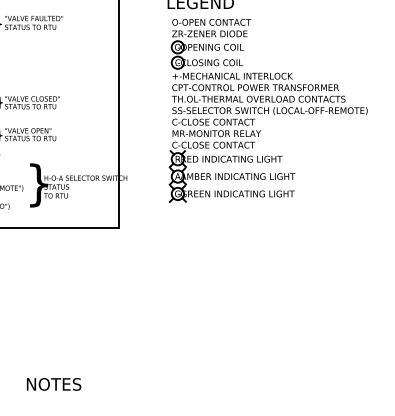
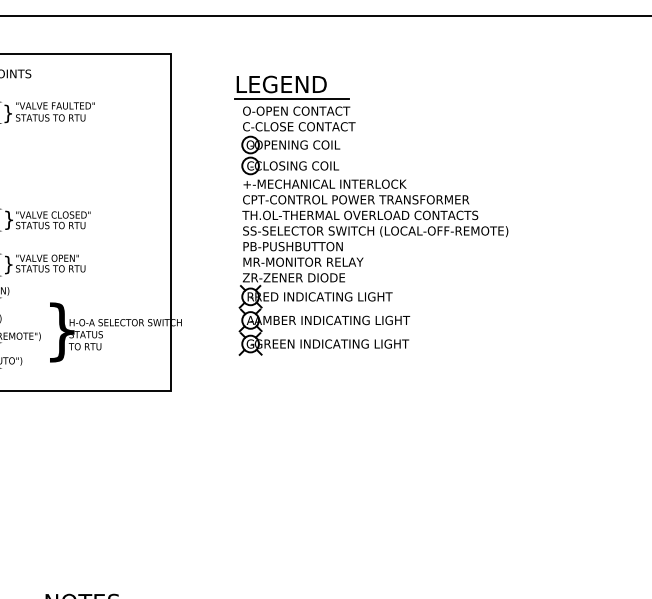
line: (207, 13) -> (291, 98), added
text: (213, 33) -> (298, 126), ZR-ZENER DIODE -> C-CLOSE CONTACT
text: (213, 122) -> (299, 246), C-CLOSE CONTACT -> PB-PUSHBUTTON
text: (213, 144) -> (298, 277), C-CLOSE CONTACT -> ZR-ZENER DIODE

